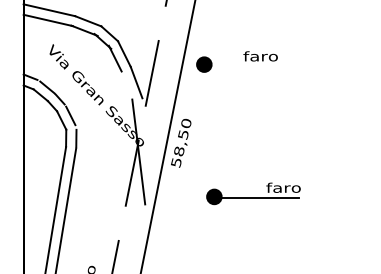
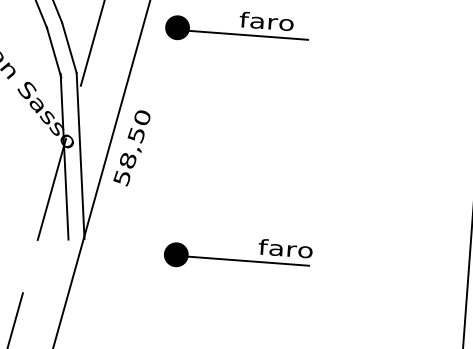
line: (243, 66) -> (238, 35), added
line: (126, 85) -> (53, 51), added
line: (148, 150) -> (80, 155), added
part: (253, 193) -> (237, 254), moved

